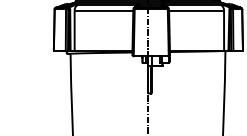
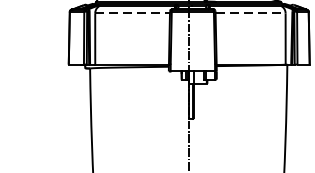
line: (104, 10) -> (133, 13), solid -> dashed
line: (197, 10) -> (251, 13), solid -> dashed

